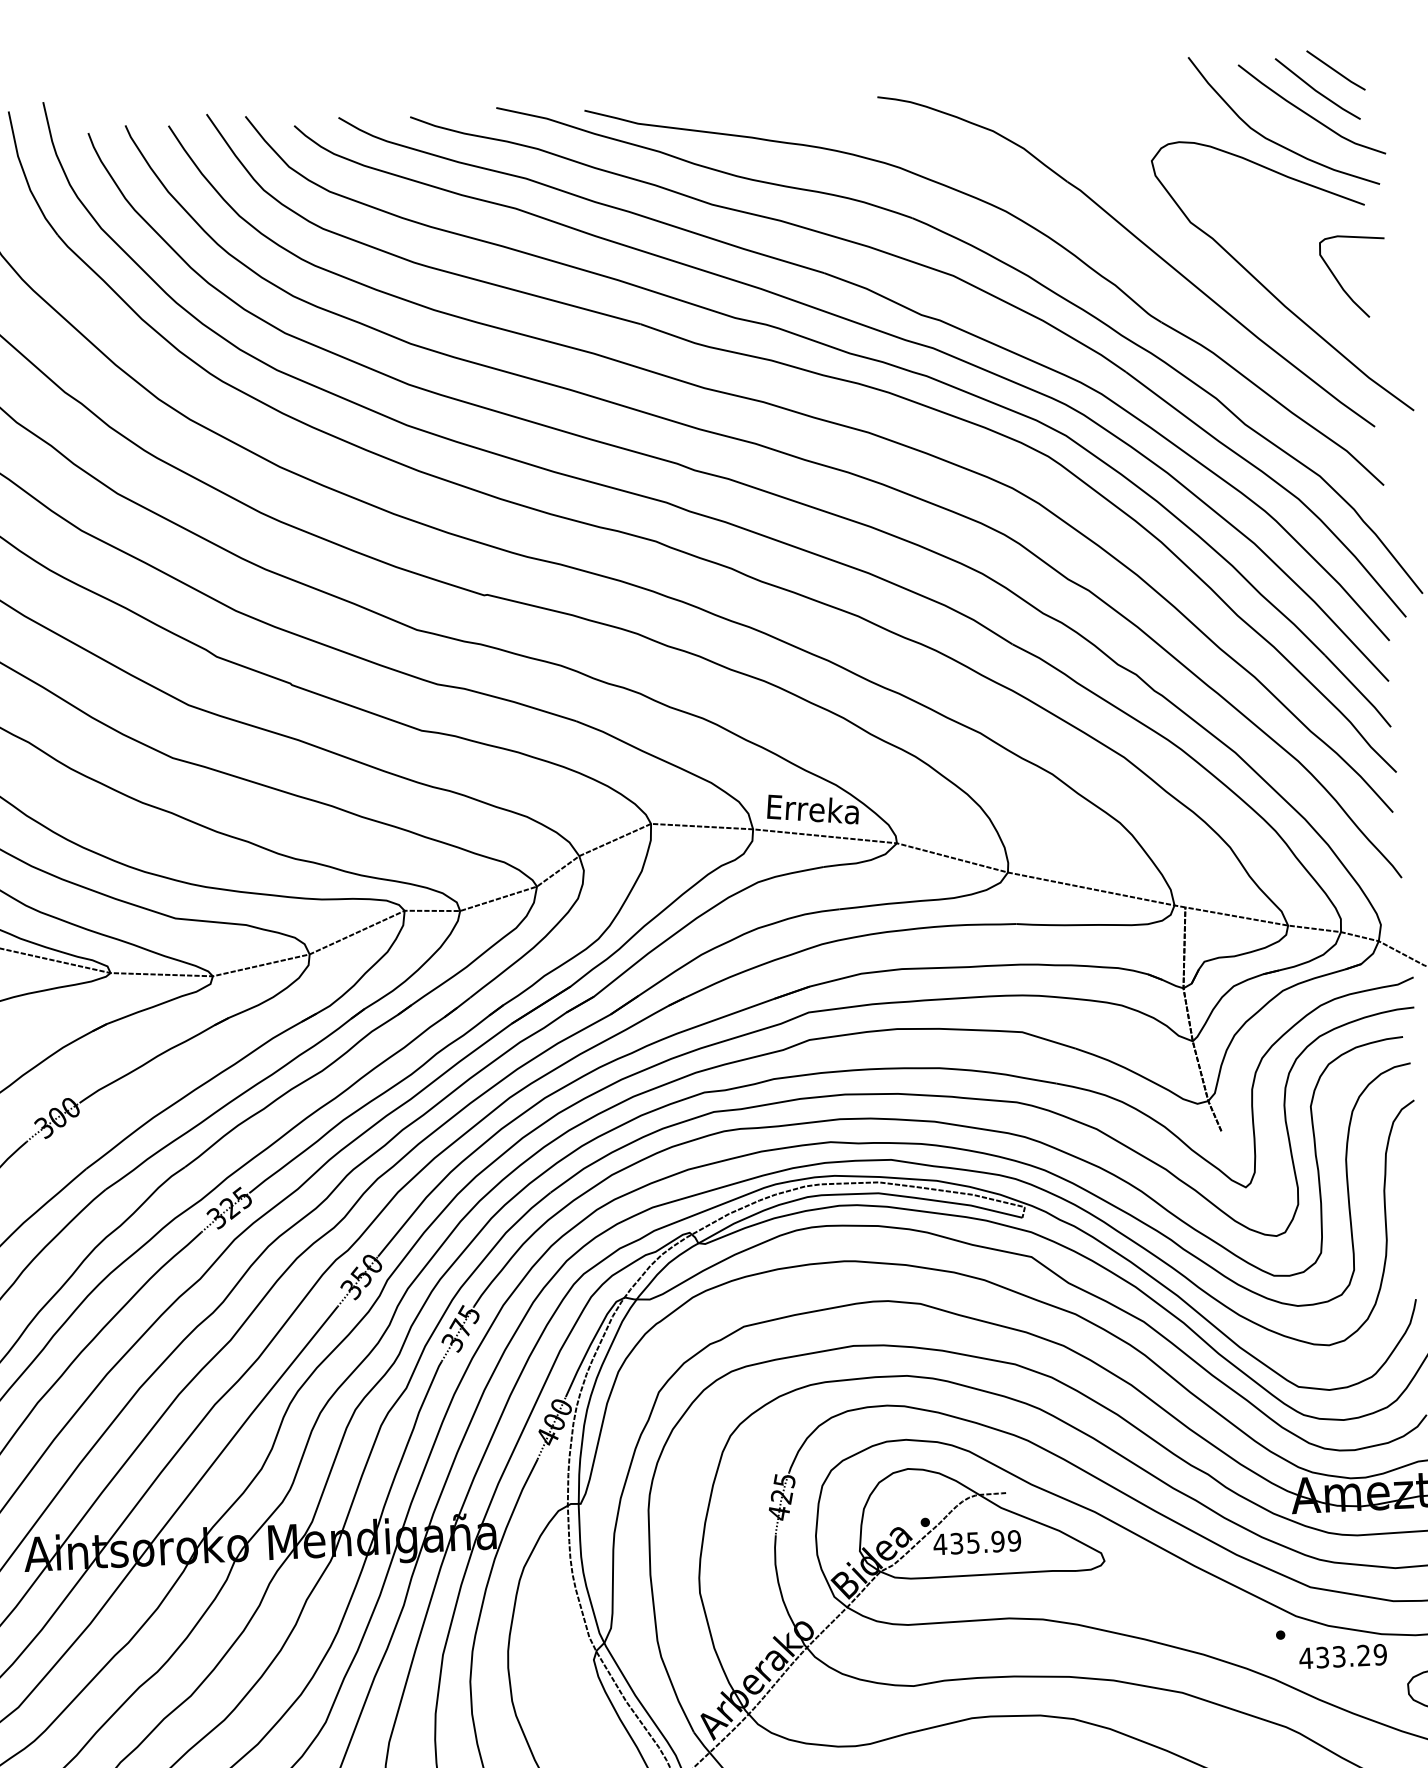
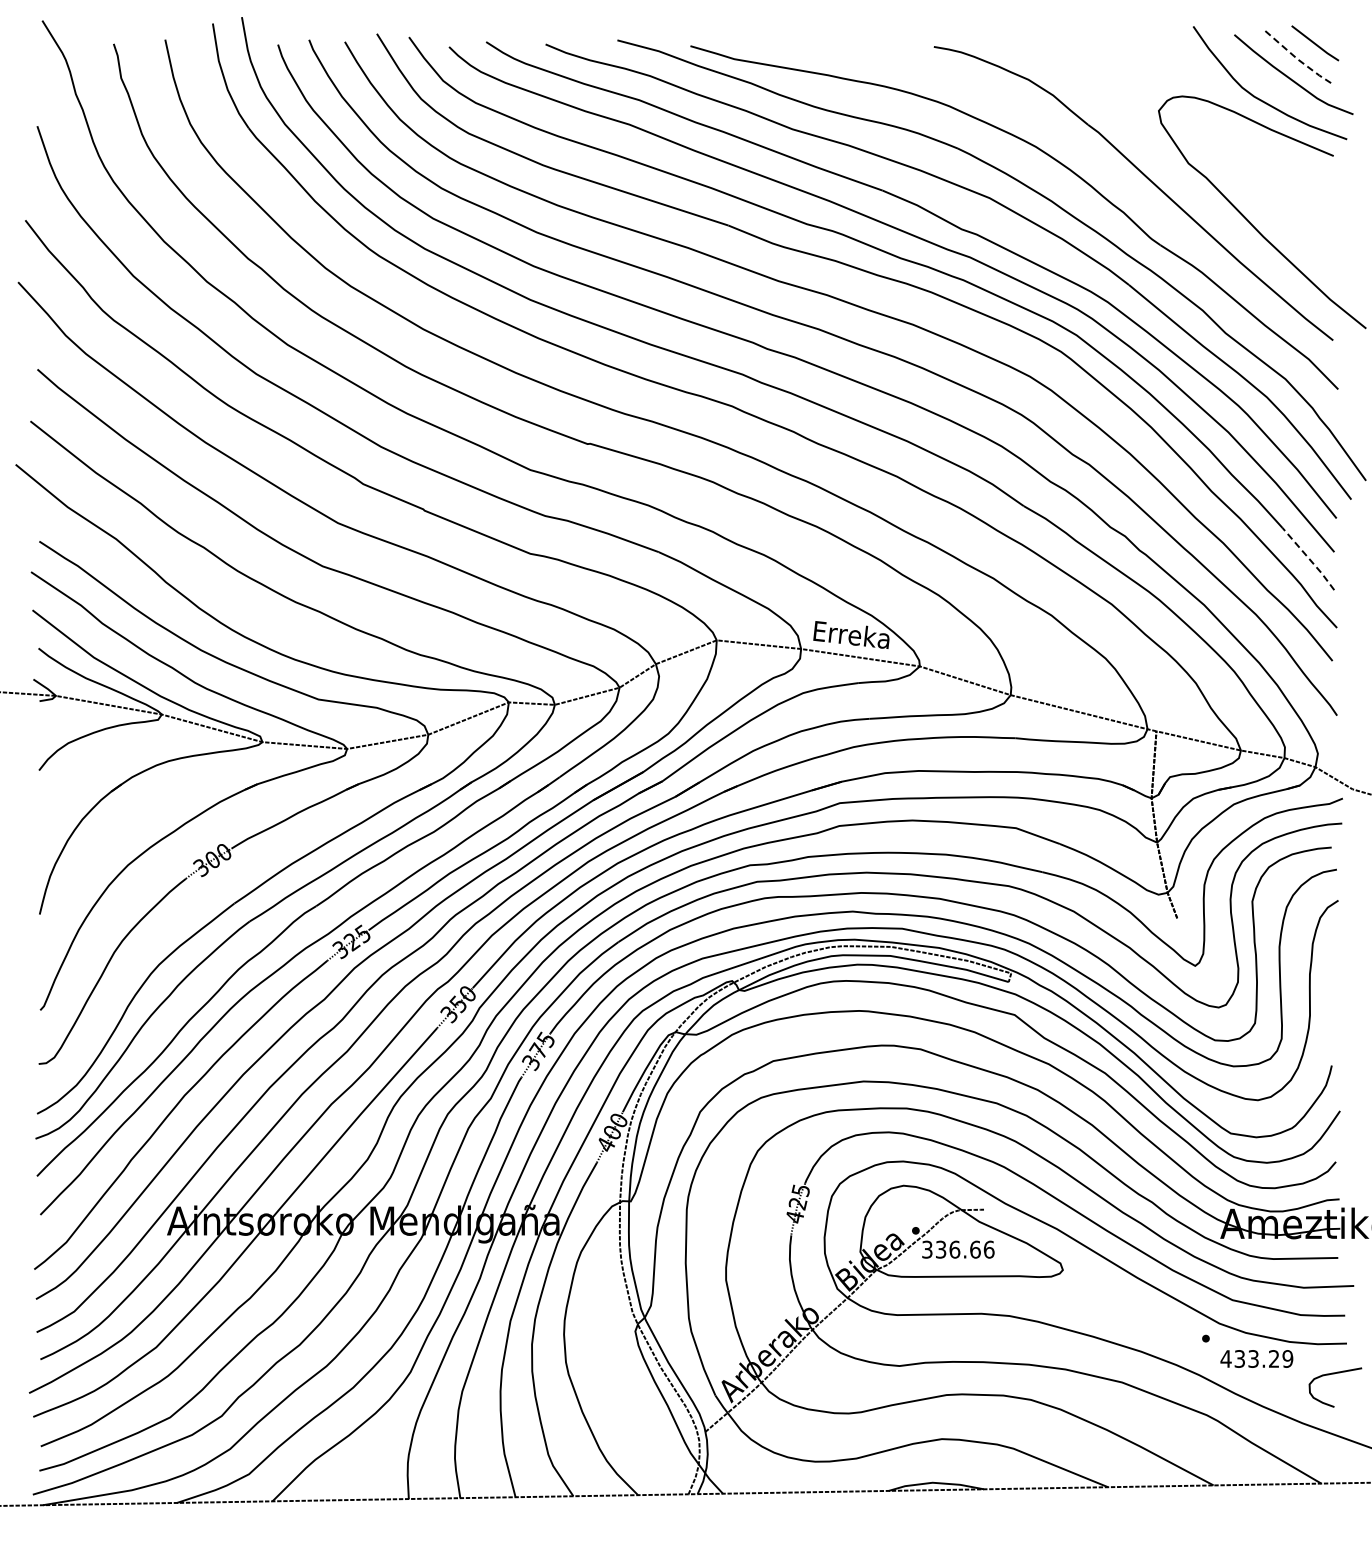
line: (1317, 92) -> (1299, 60), solid -> dashed
curve: (1340, 282) -> (1310, 219), removed
line: (1359, 690) -> (1309, 558), solid -> dashed
text: (976, 1542) -> (957, 1249), 435.99 -> 336.66

